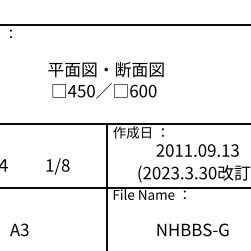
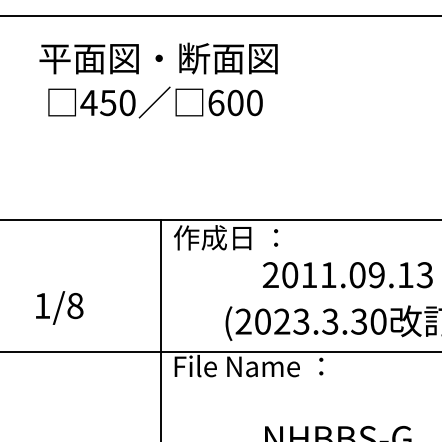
text: (105, 80) -> (157, 81), moved

